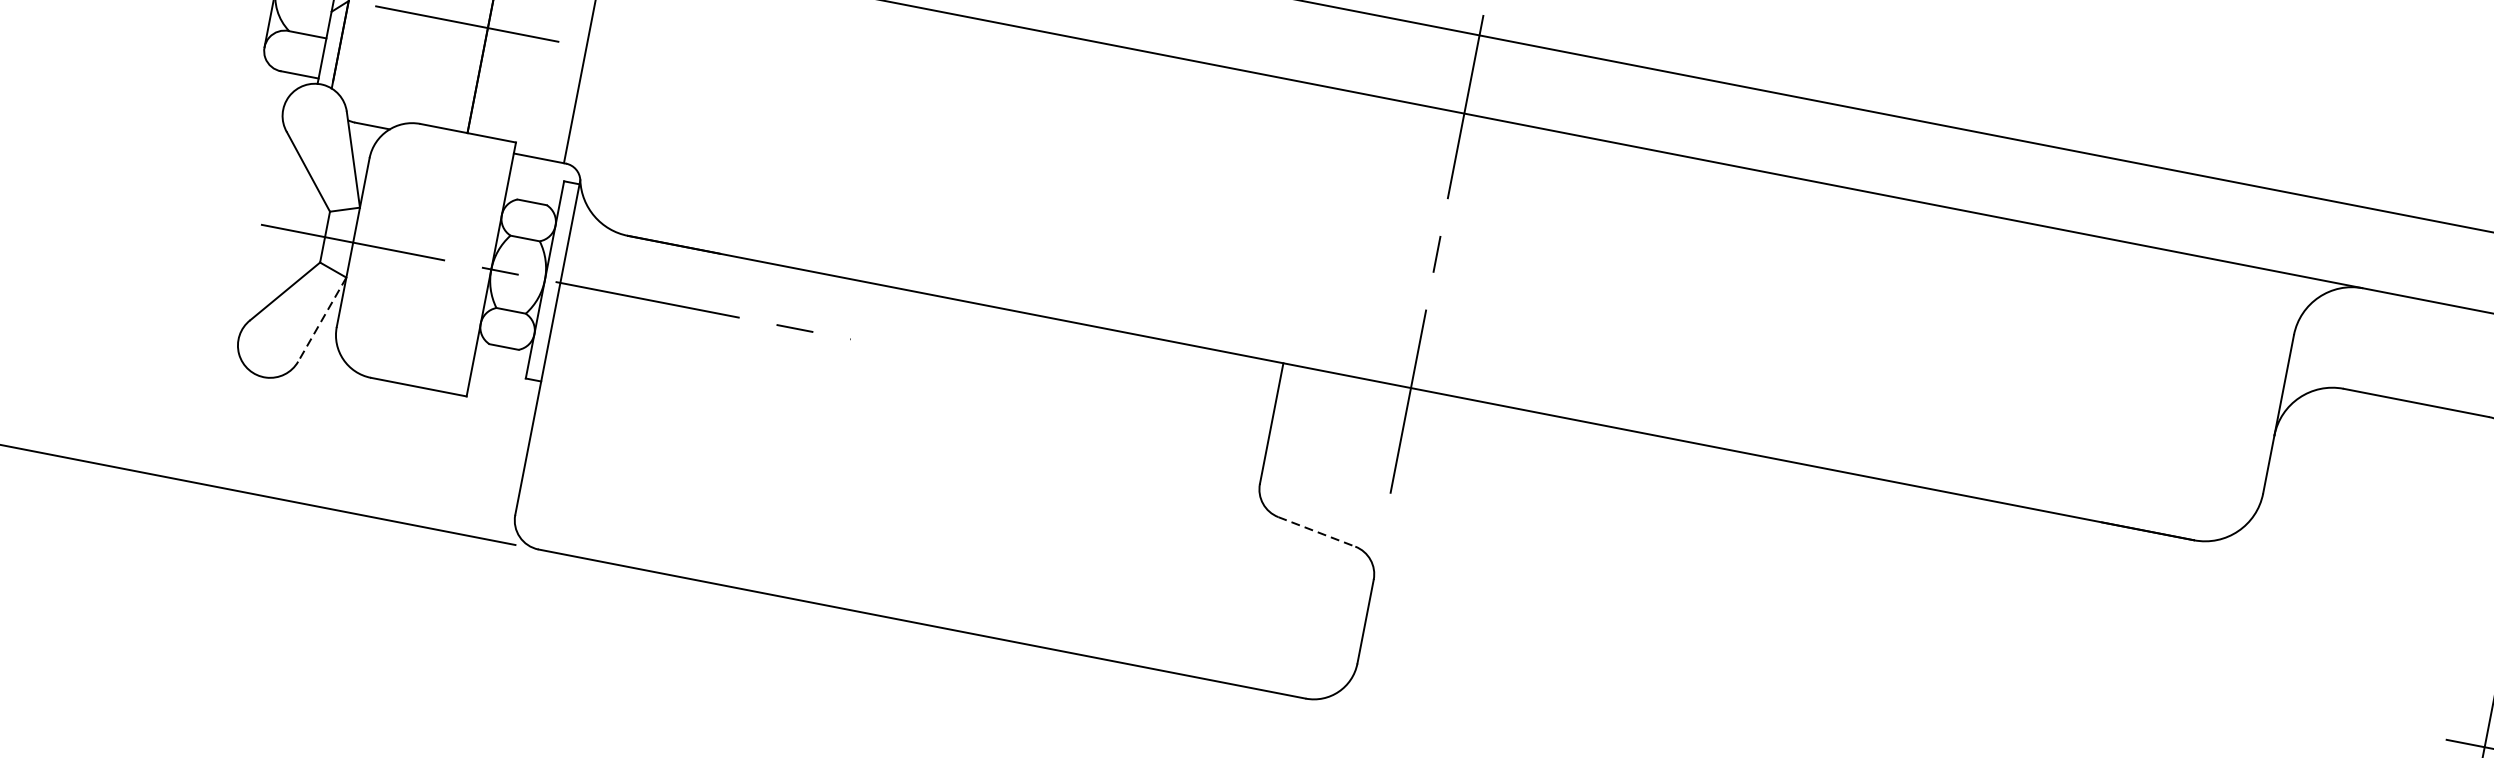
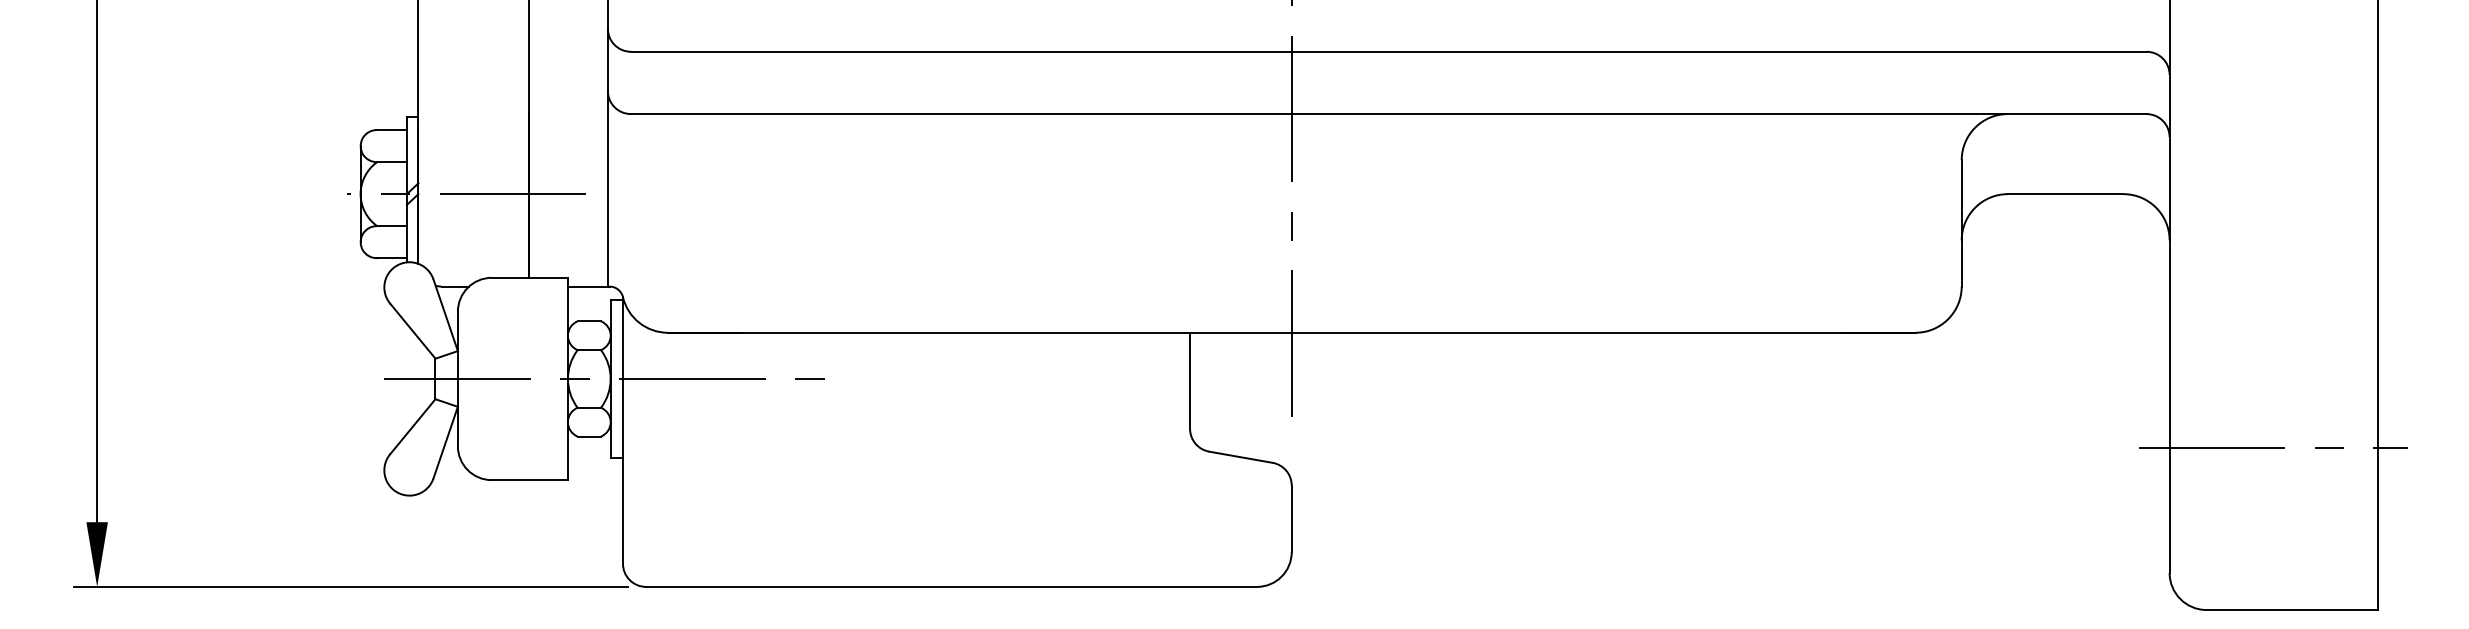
line: (322, 319) -> (445, 442), dashed -> solid
line: (1317, 532) -> (1241, 457), dashed -> solid

